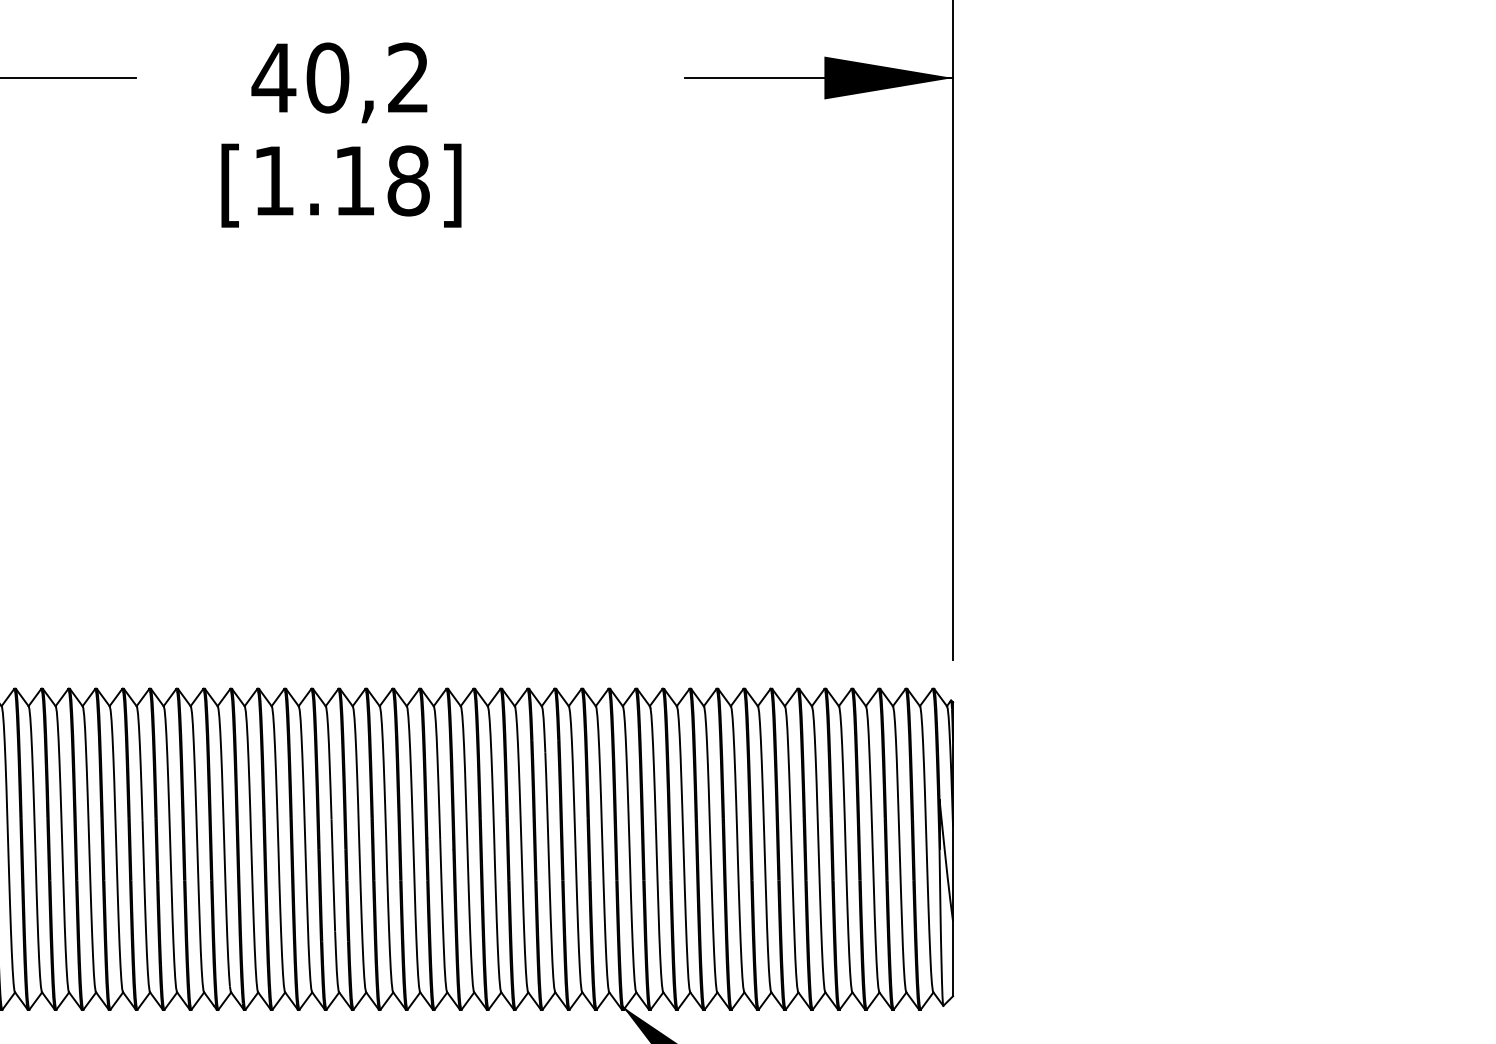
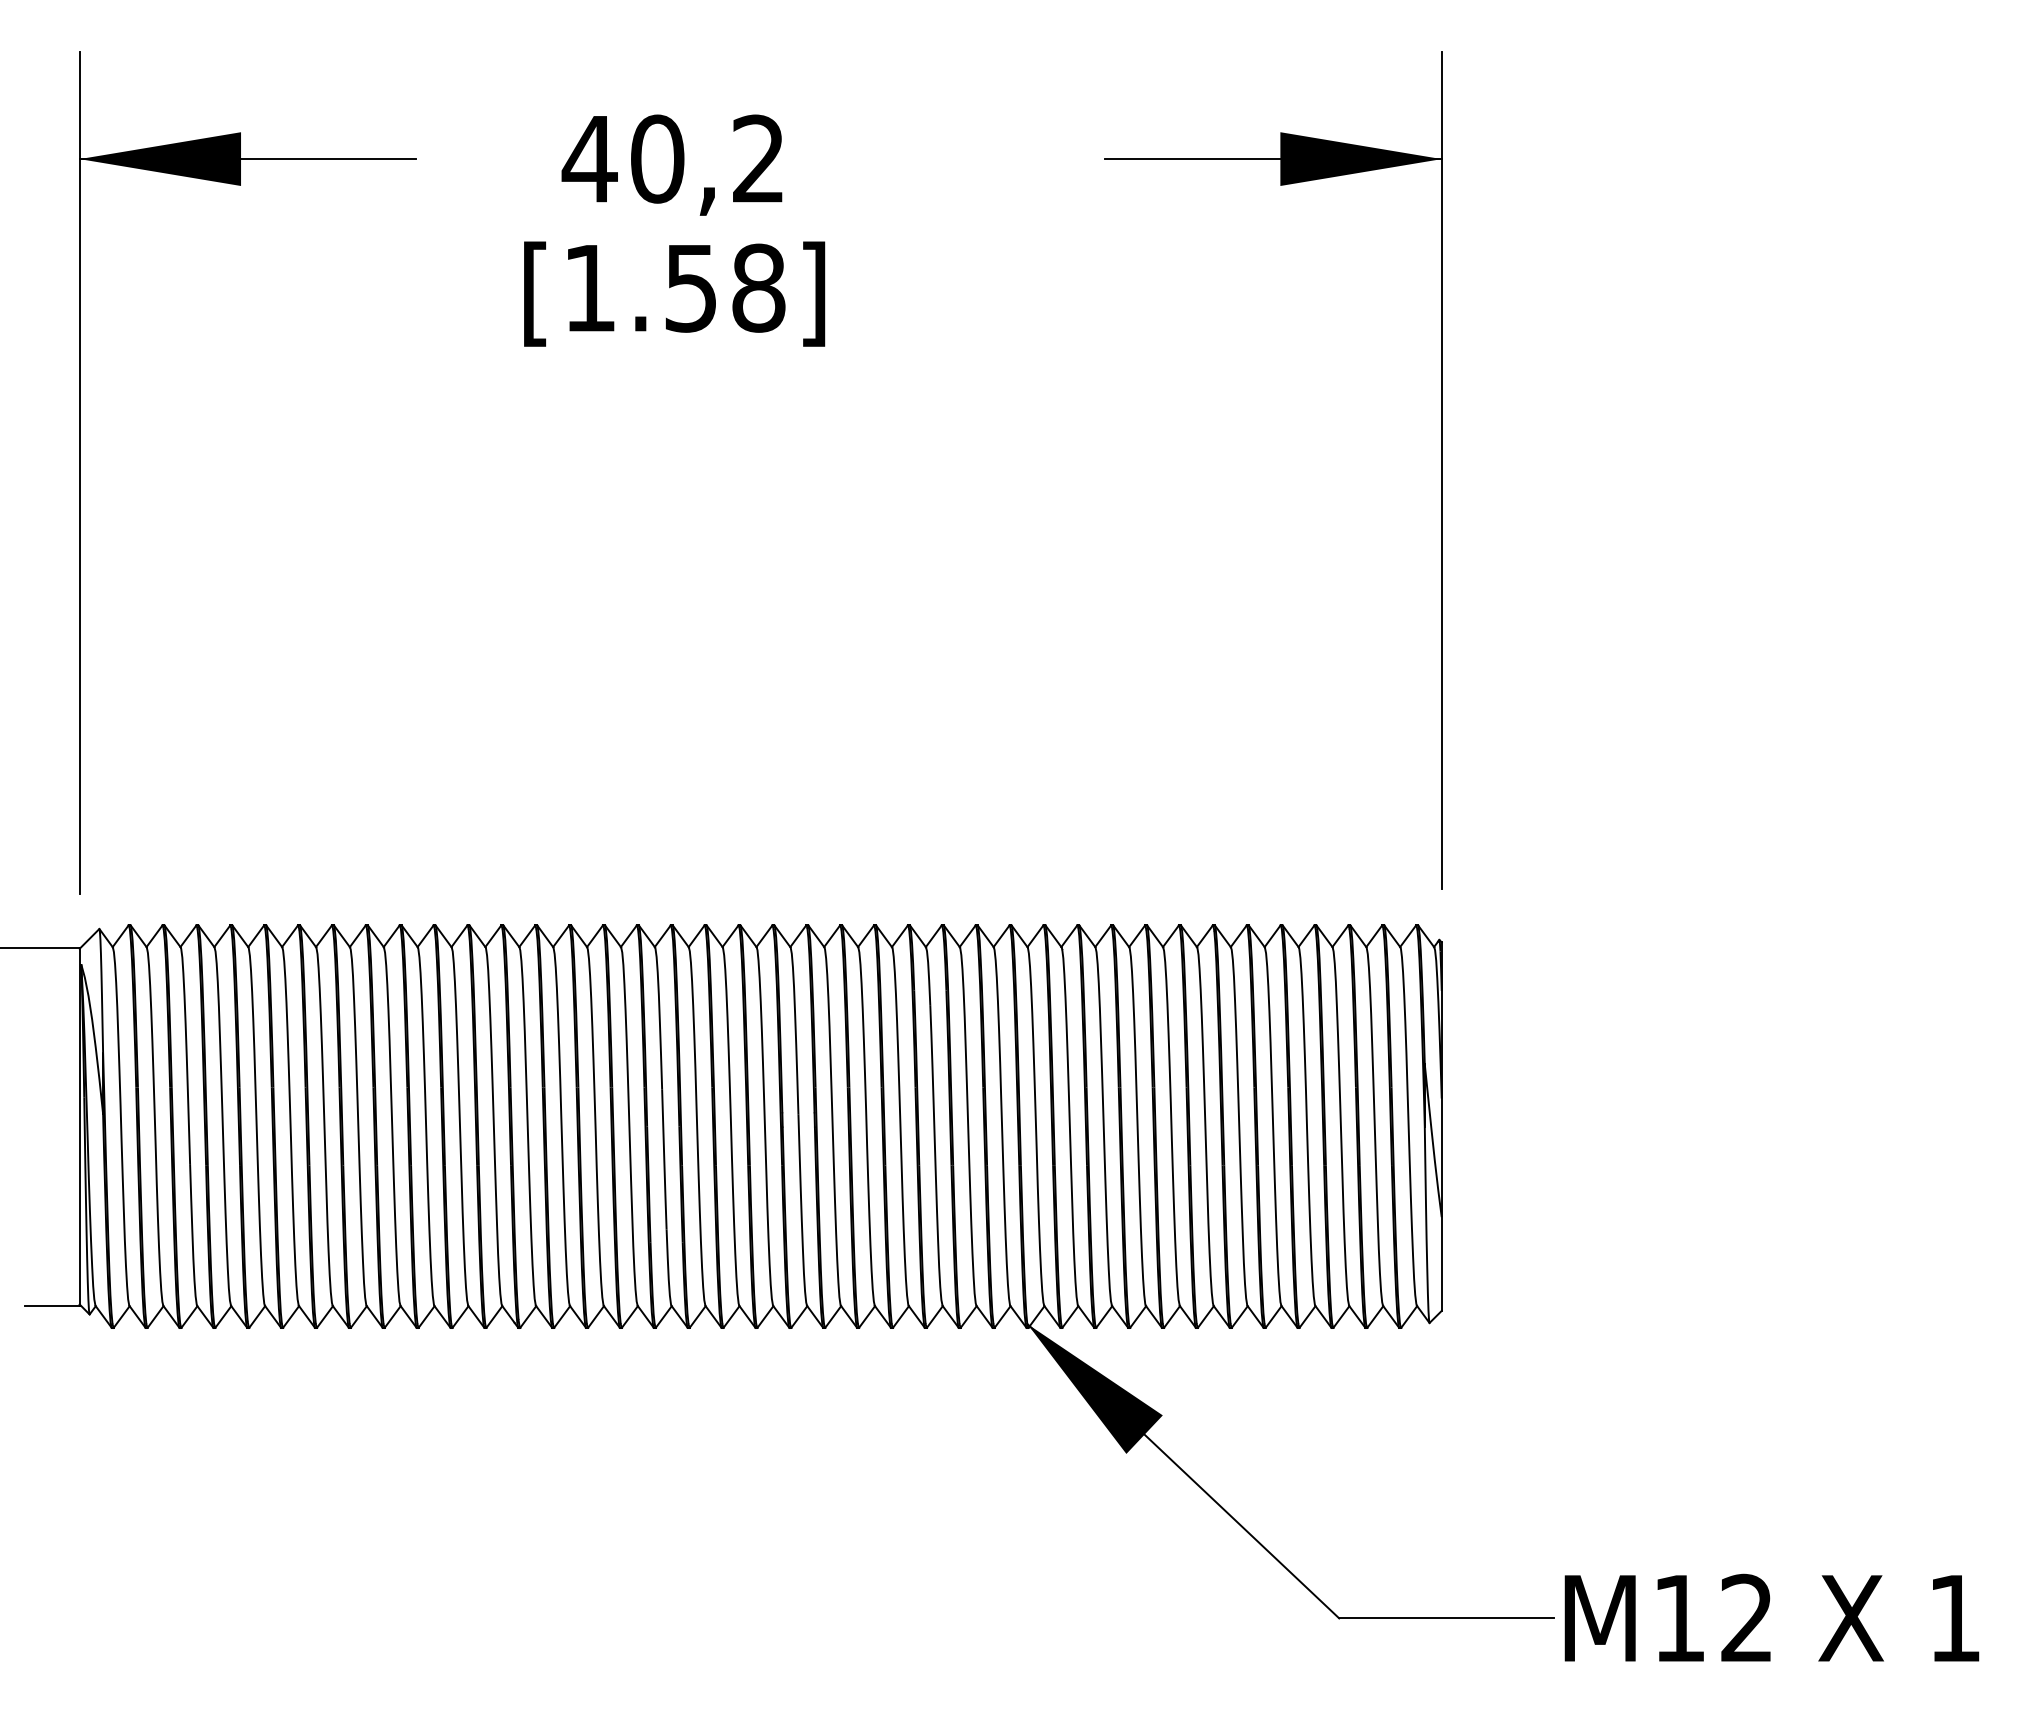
text: (354, 181) -> (690, 288), [1.18] -> [1.58]

